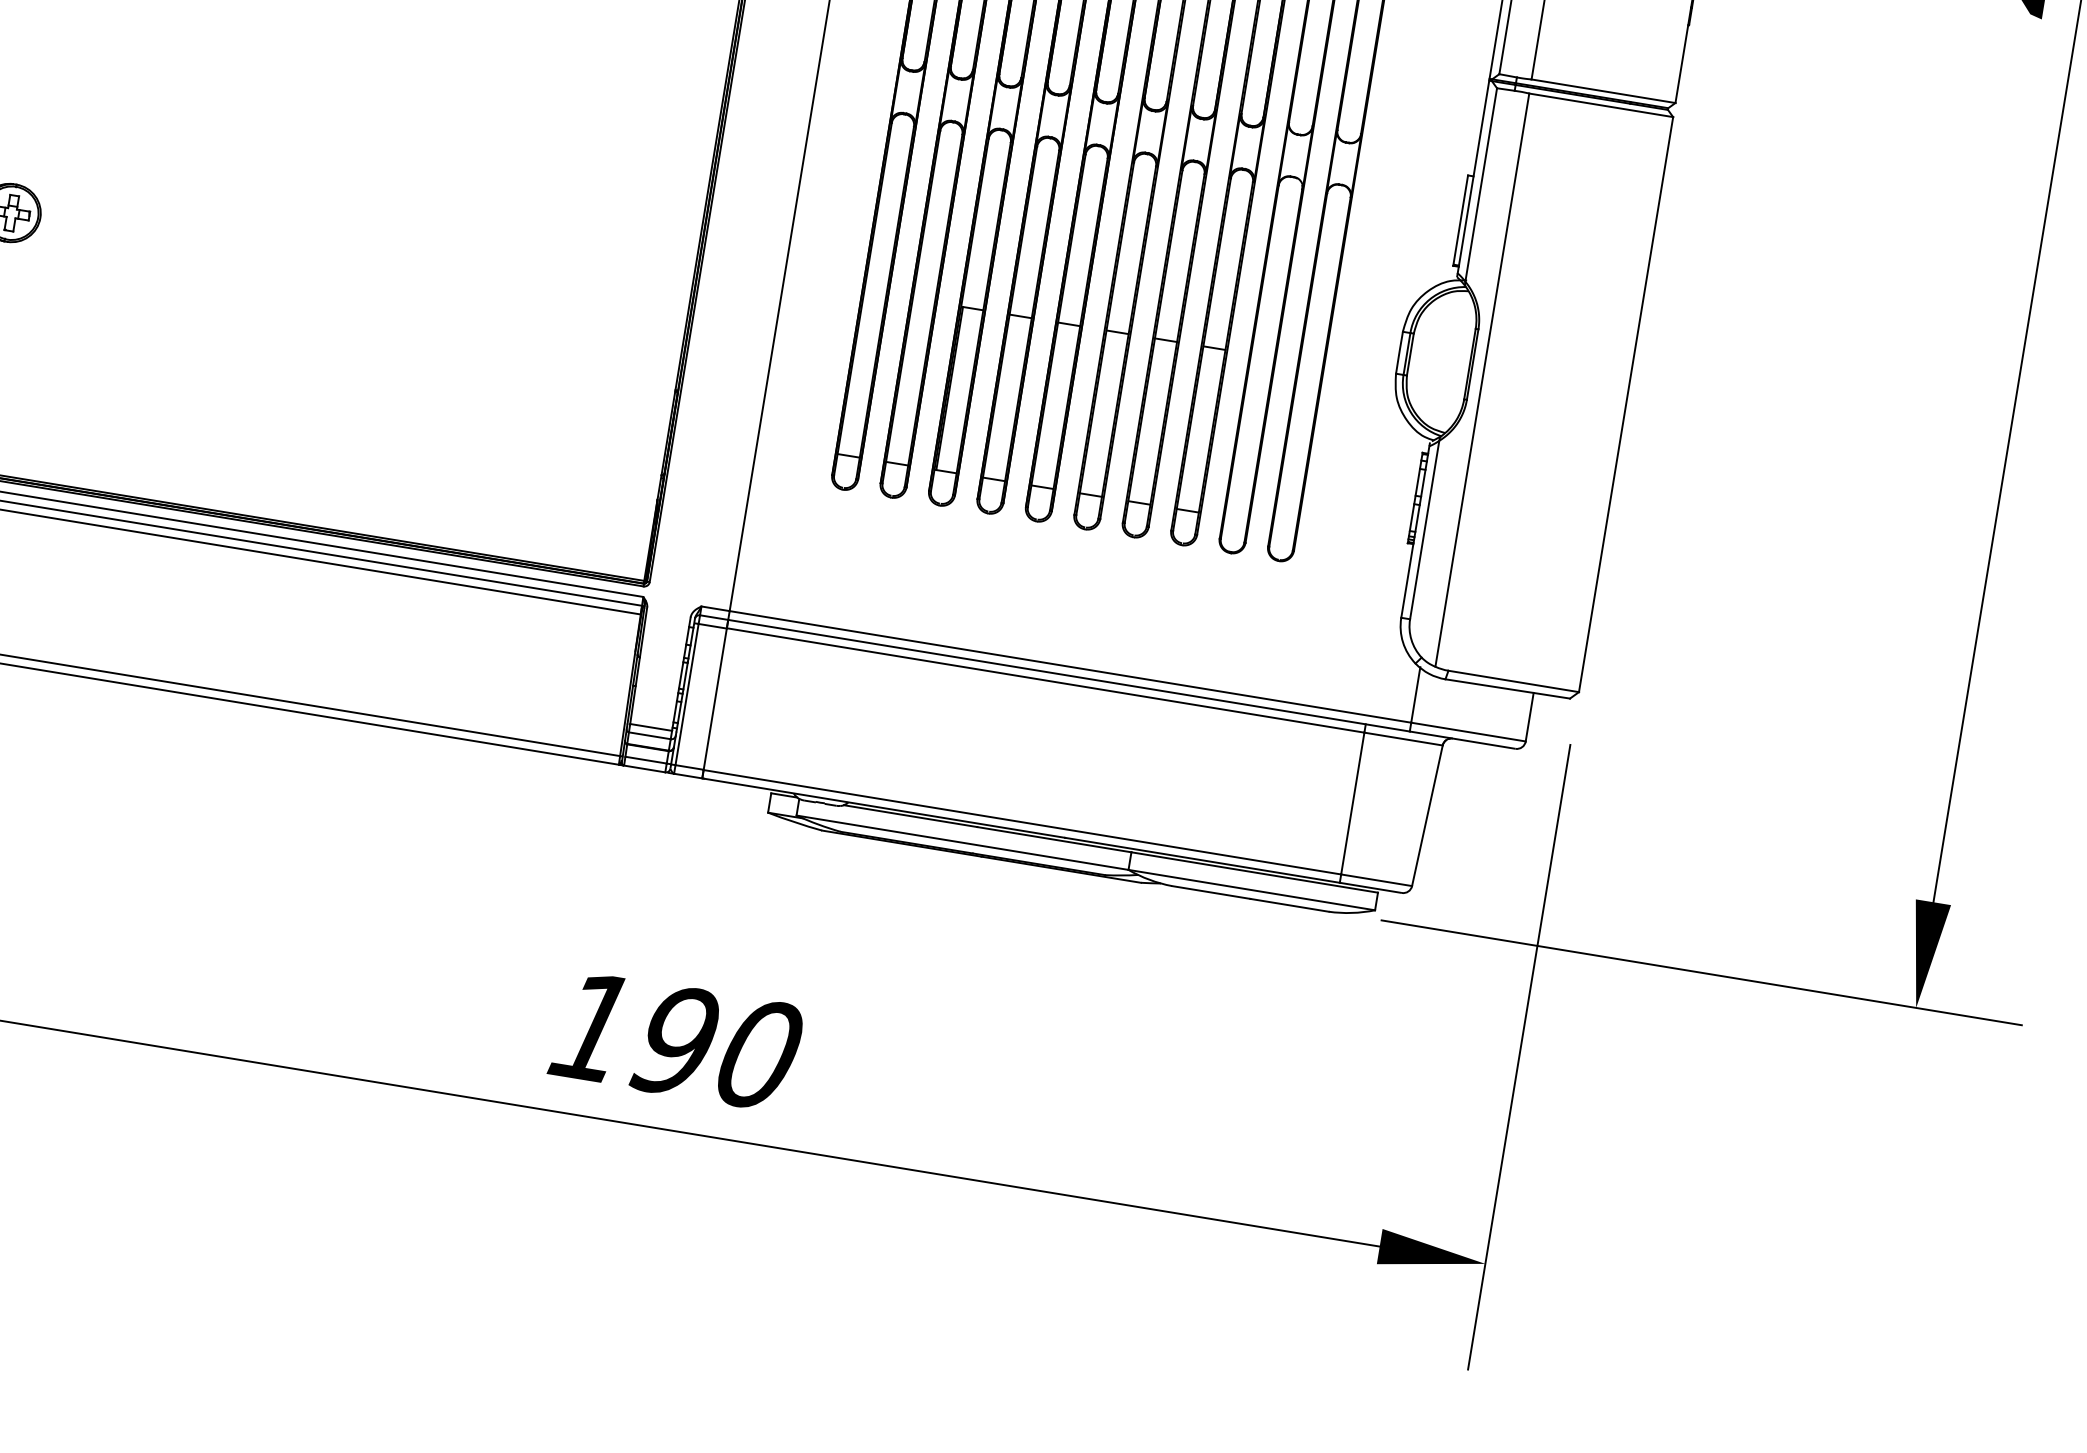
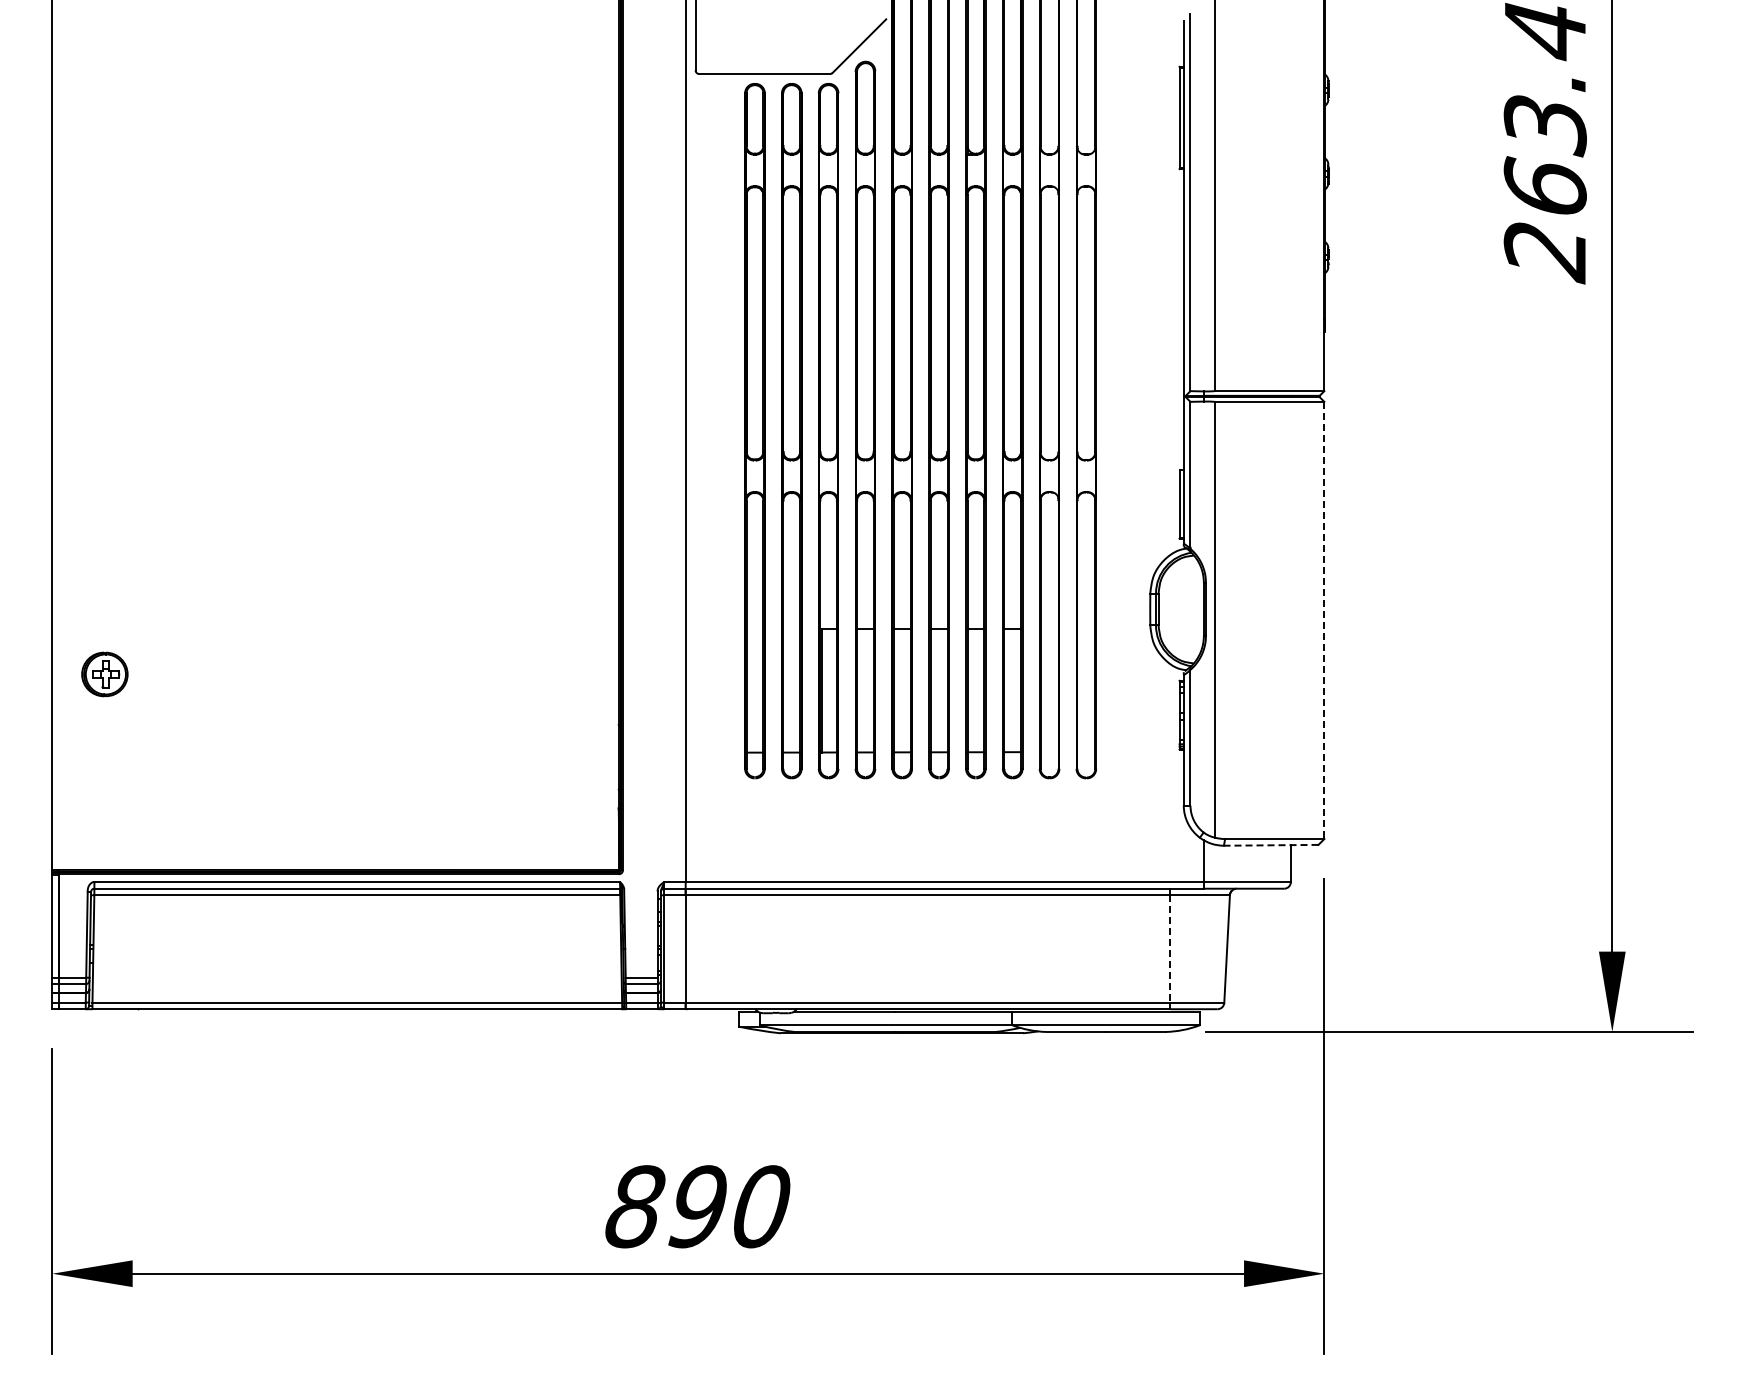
line: (1626, 404) -> (1324, 620), solid -> dashed
line: (1506, 689) -> (1270, 845), solid -> dashed
line: (1353, 802) -> (1170, 948), solid -> dashed
text: (593, 1027) -> (635, 1206), 190 -> 890

